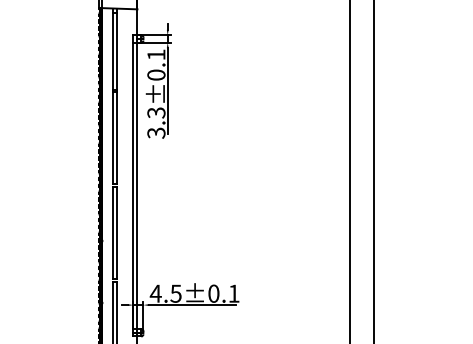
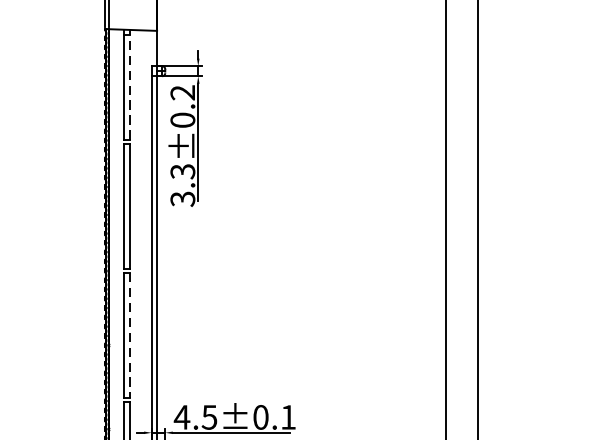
line: (117, 48) -> (129, 84), solid -> dashed
text: (156, 54) -> (182, 92), 3.3±0.1 -> 3.3±0.2
line: (117, 233) -> (129, 335), solid -> dashed

